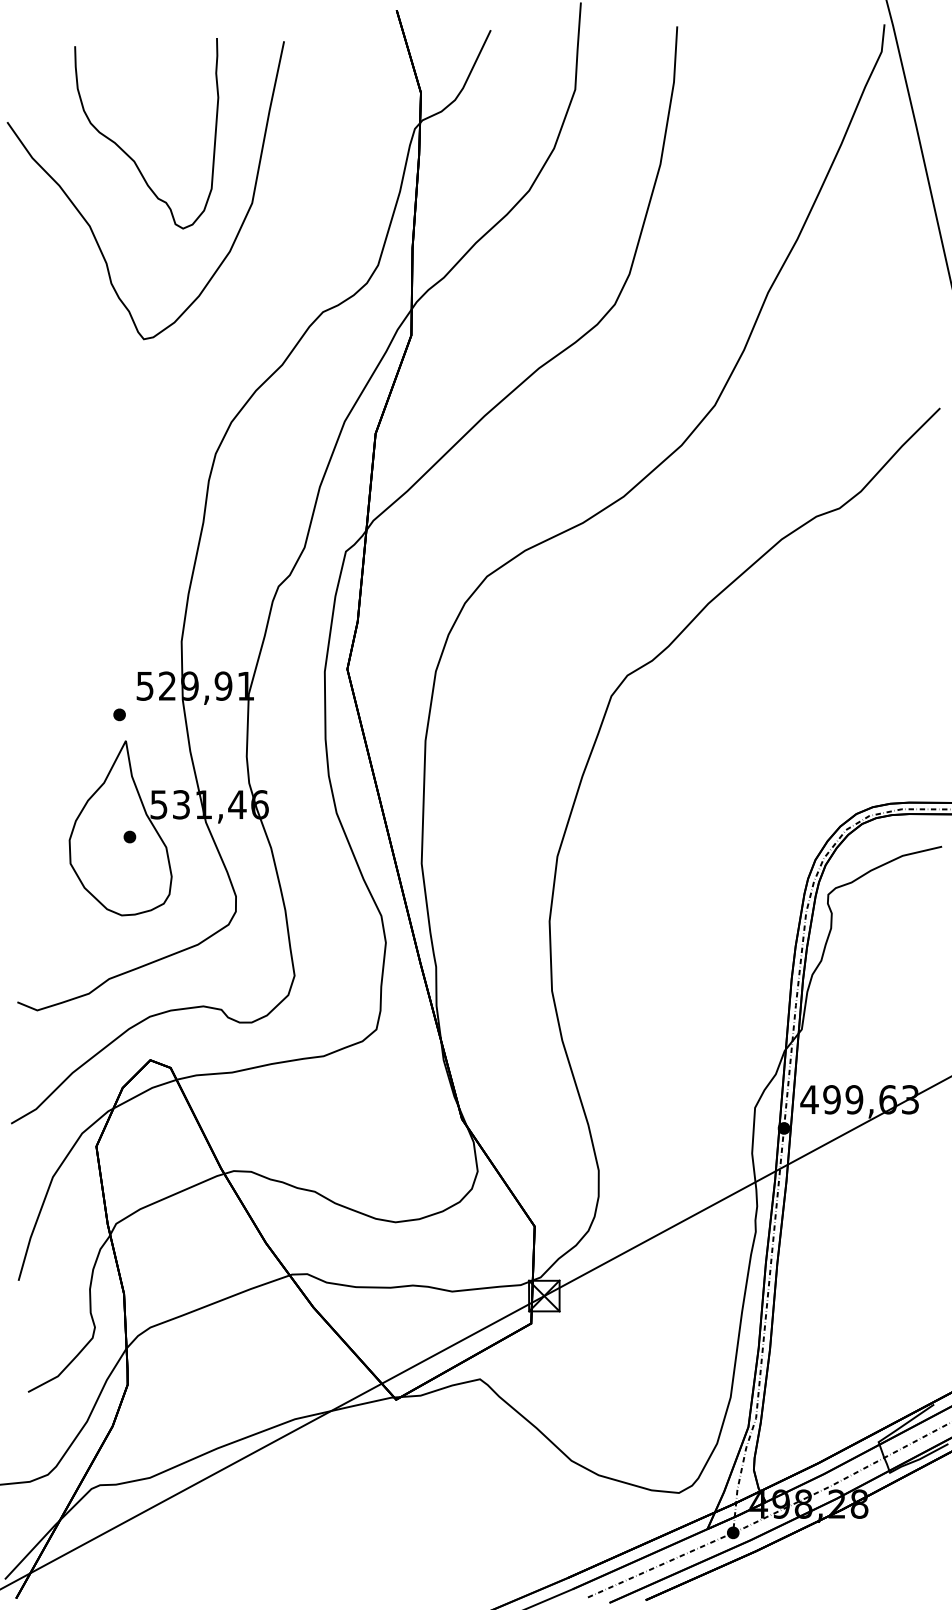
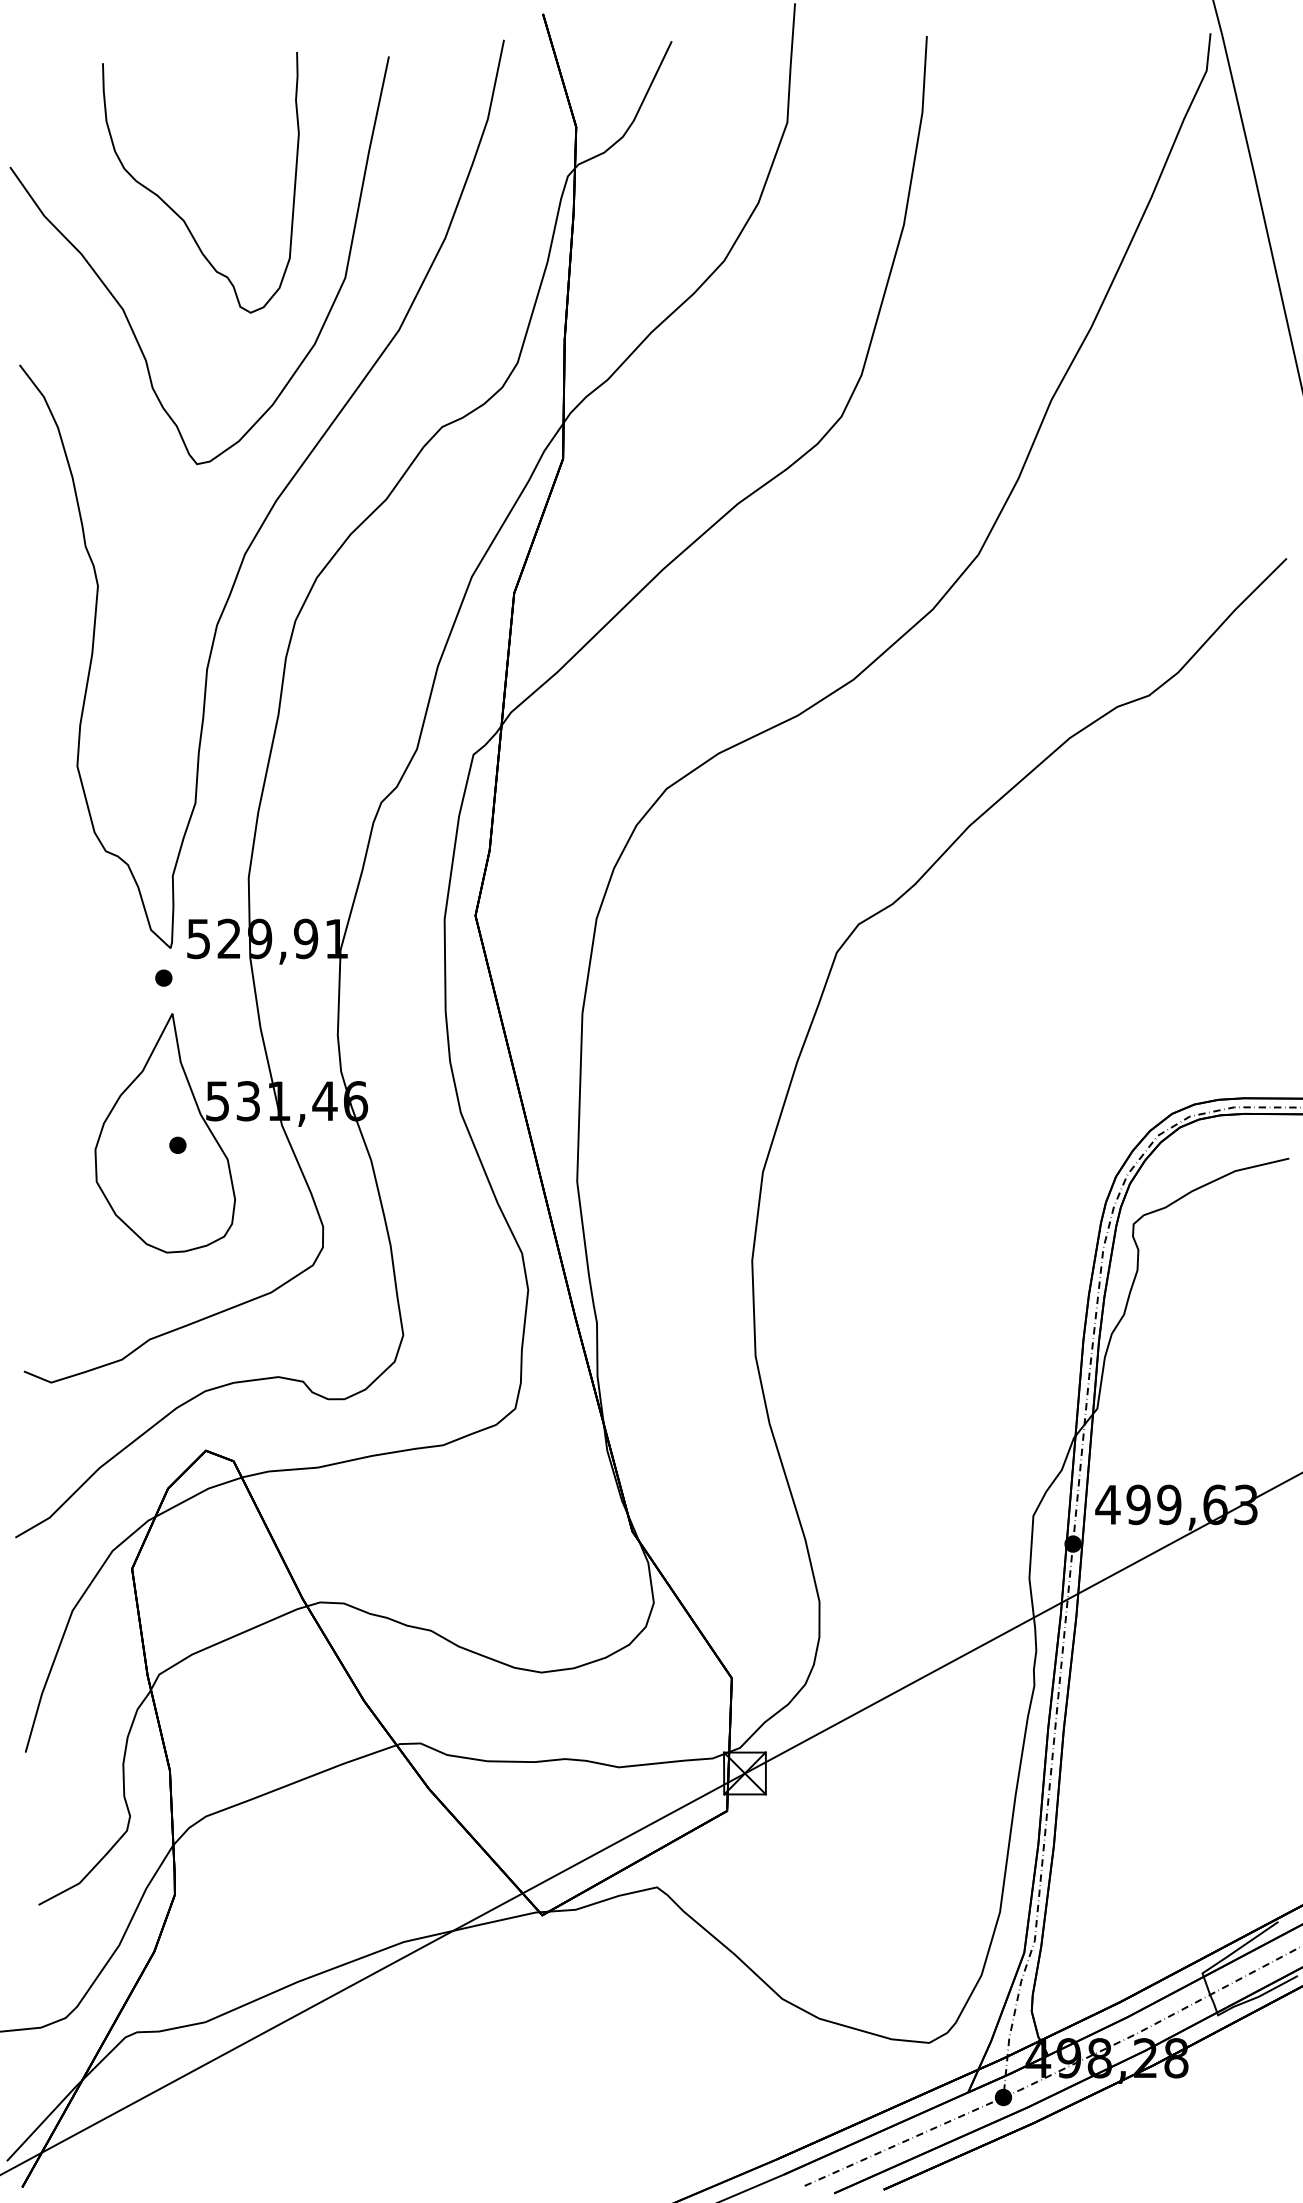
curve: (199, 367) -> (273, 502), added

